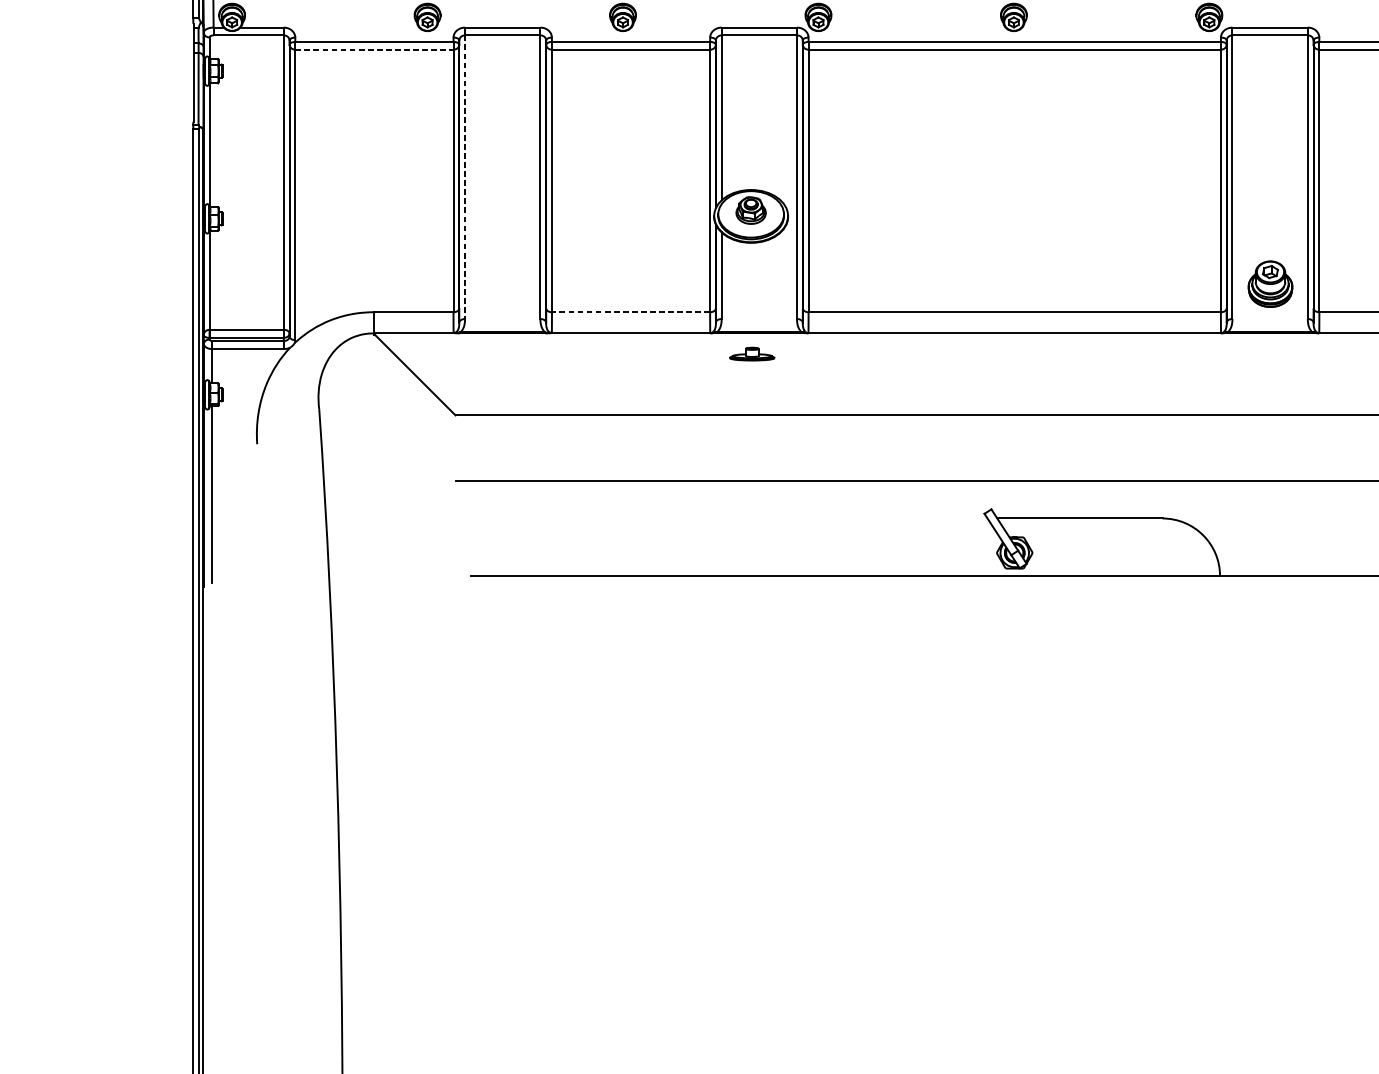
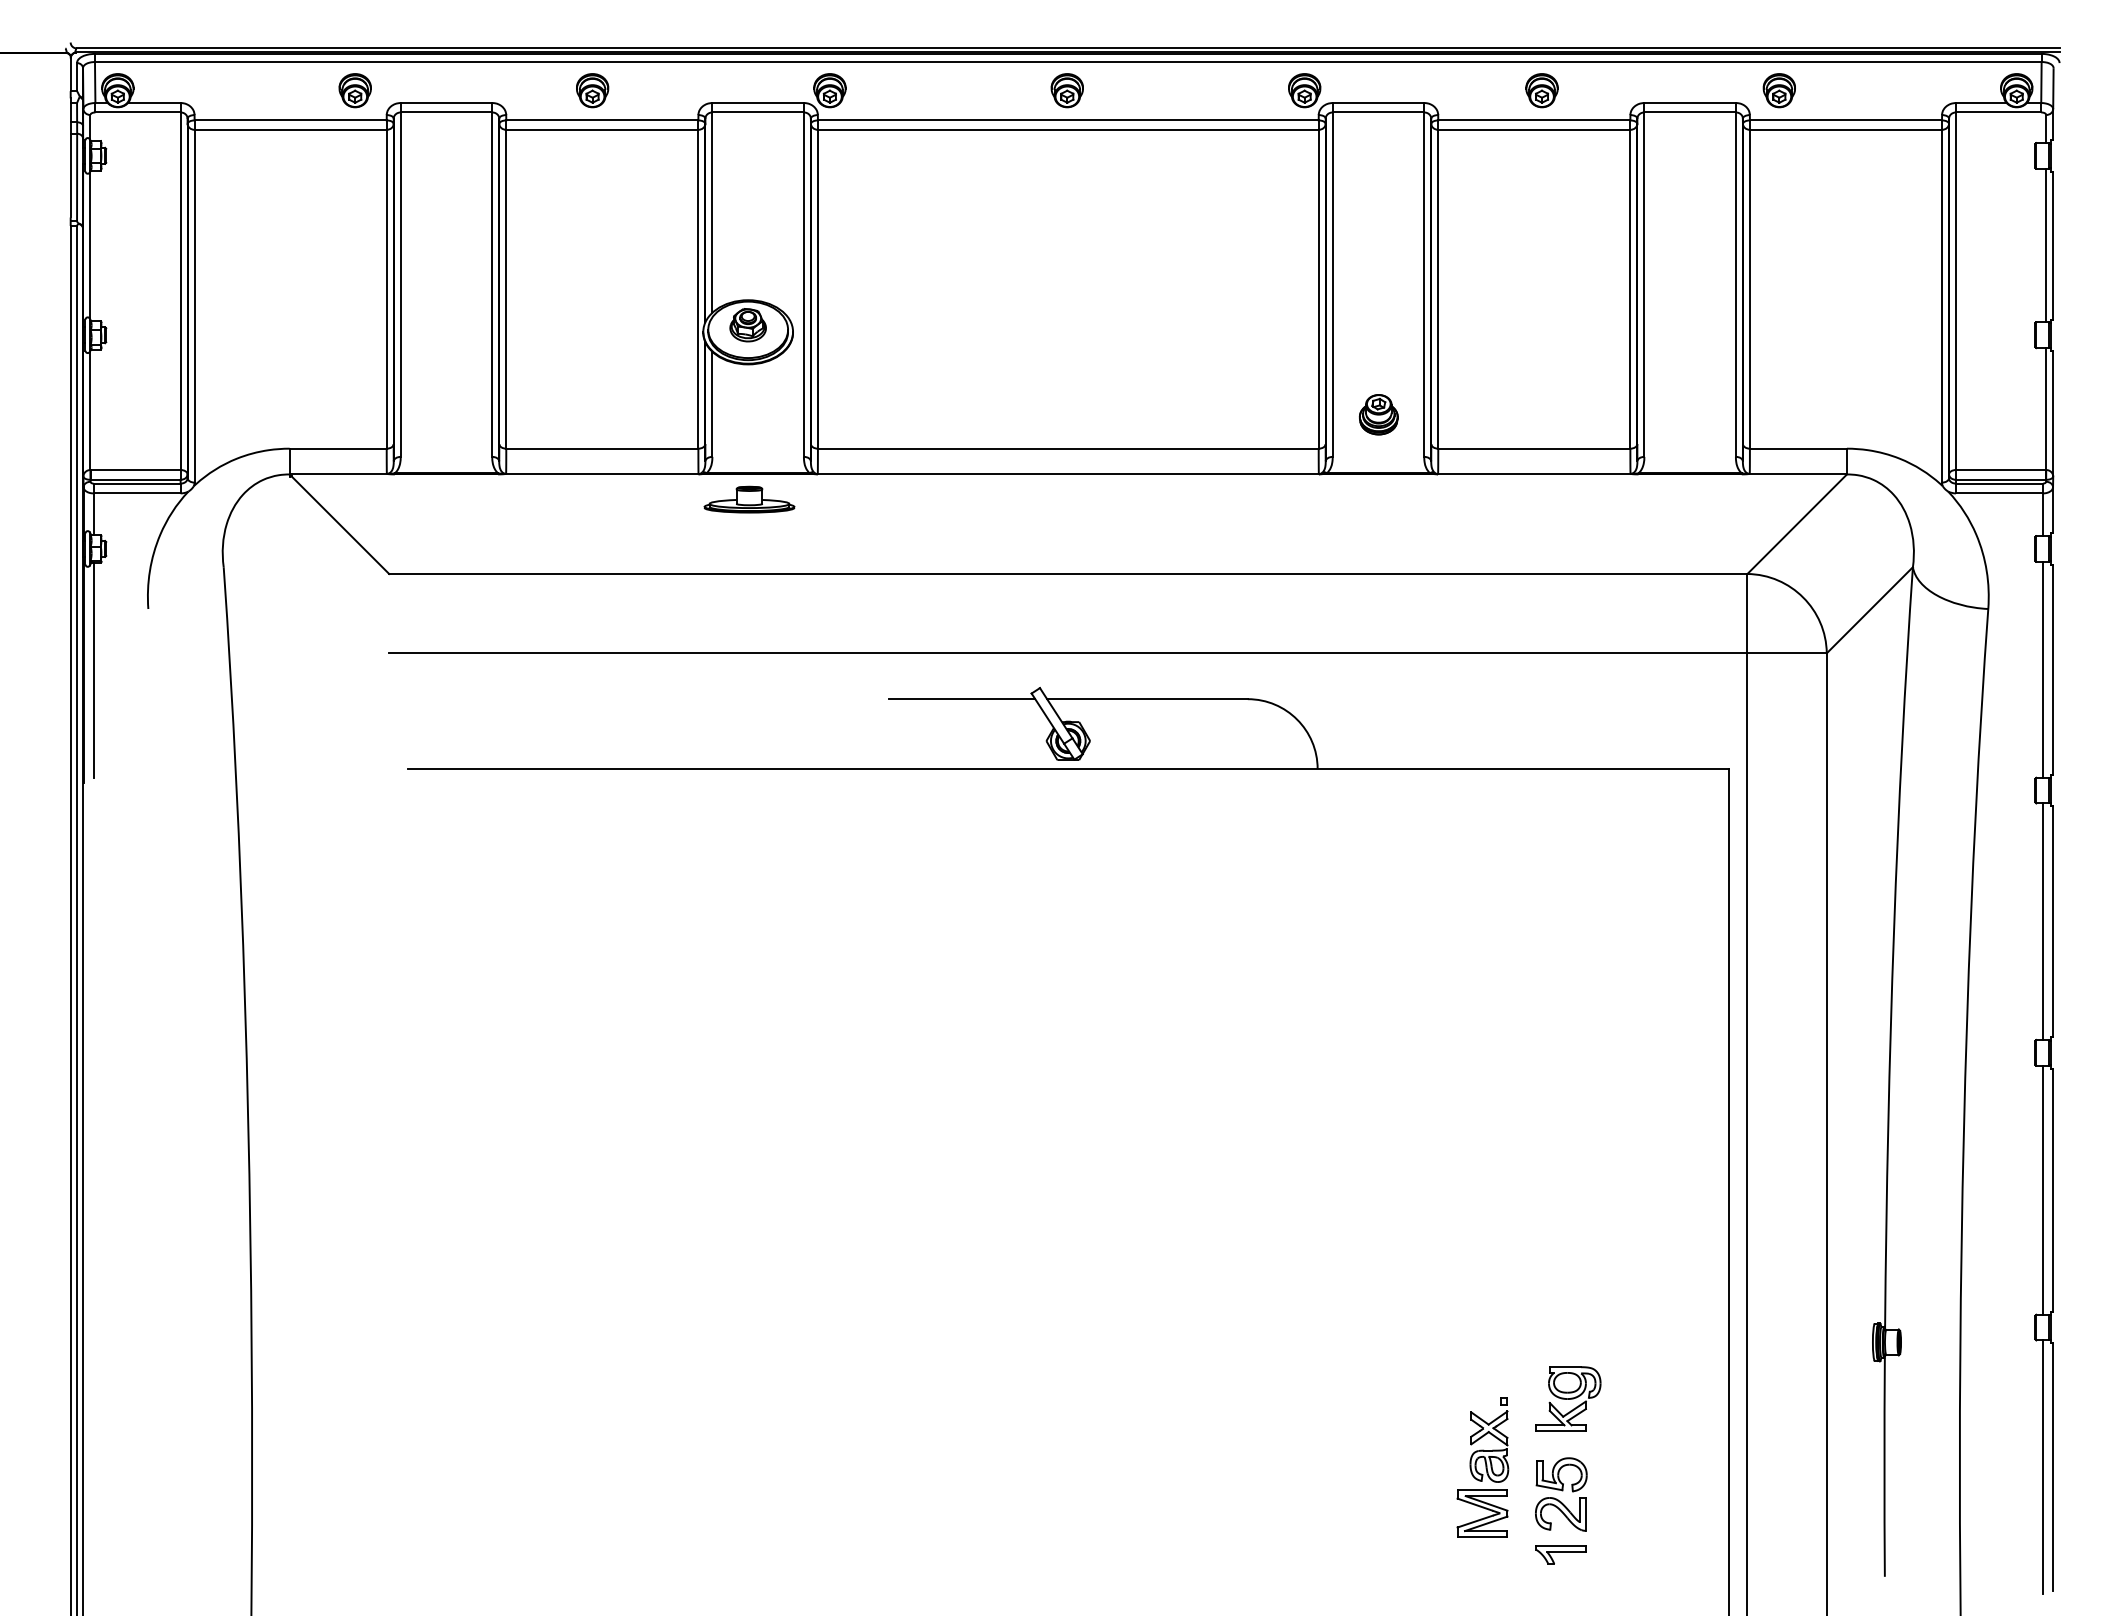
line: (375, 49) -> (291, 129), dashed -> solid
line: (464, 177) -> (400, 285), dashed -> solid
part: (1270, 284) -> (1378, 414), size x0.71
line: (630, 312) -> (601, 448), dashed -> solid
part: (752, 354) -> (749, 499), size x1.67
line: (926, 518) -> (961, 699), added

